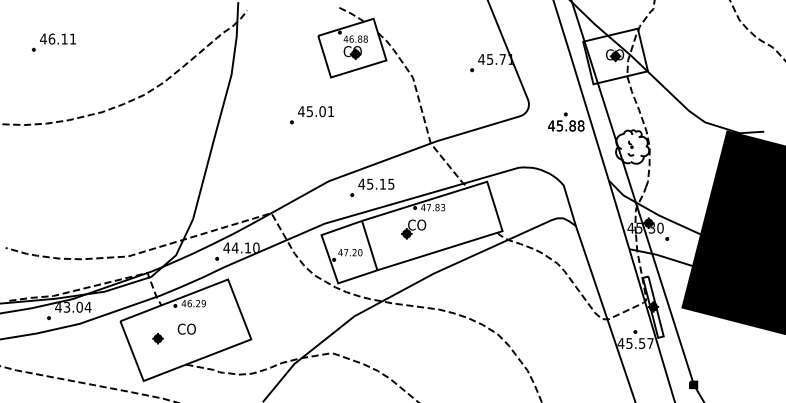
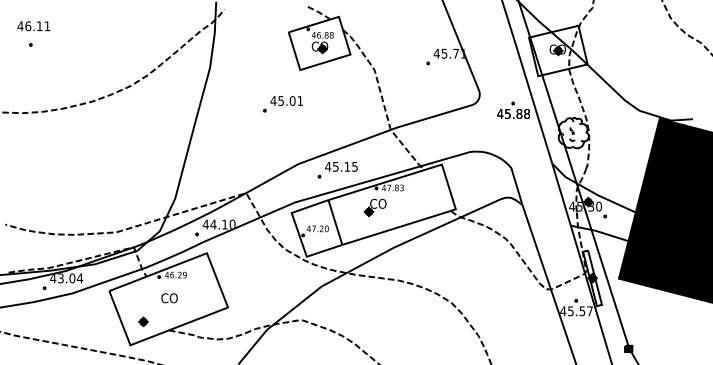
text: (57, 39) -> (33, 26), moved
part: (158, 338) -> (143, 321), moved

